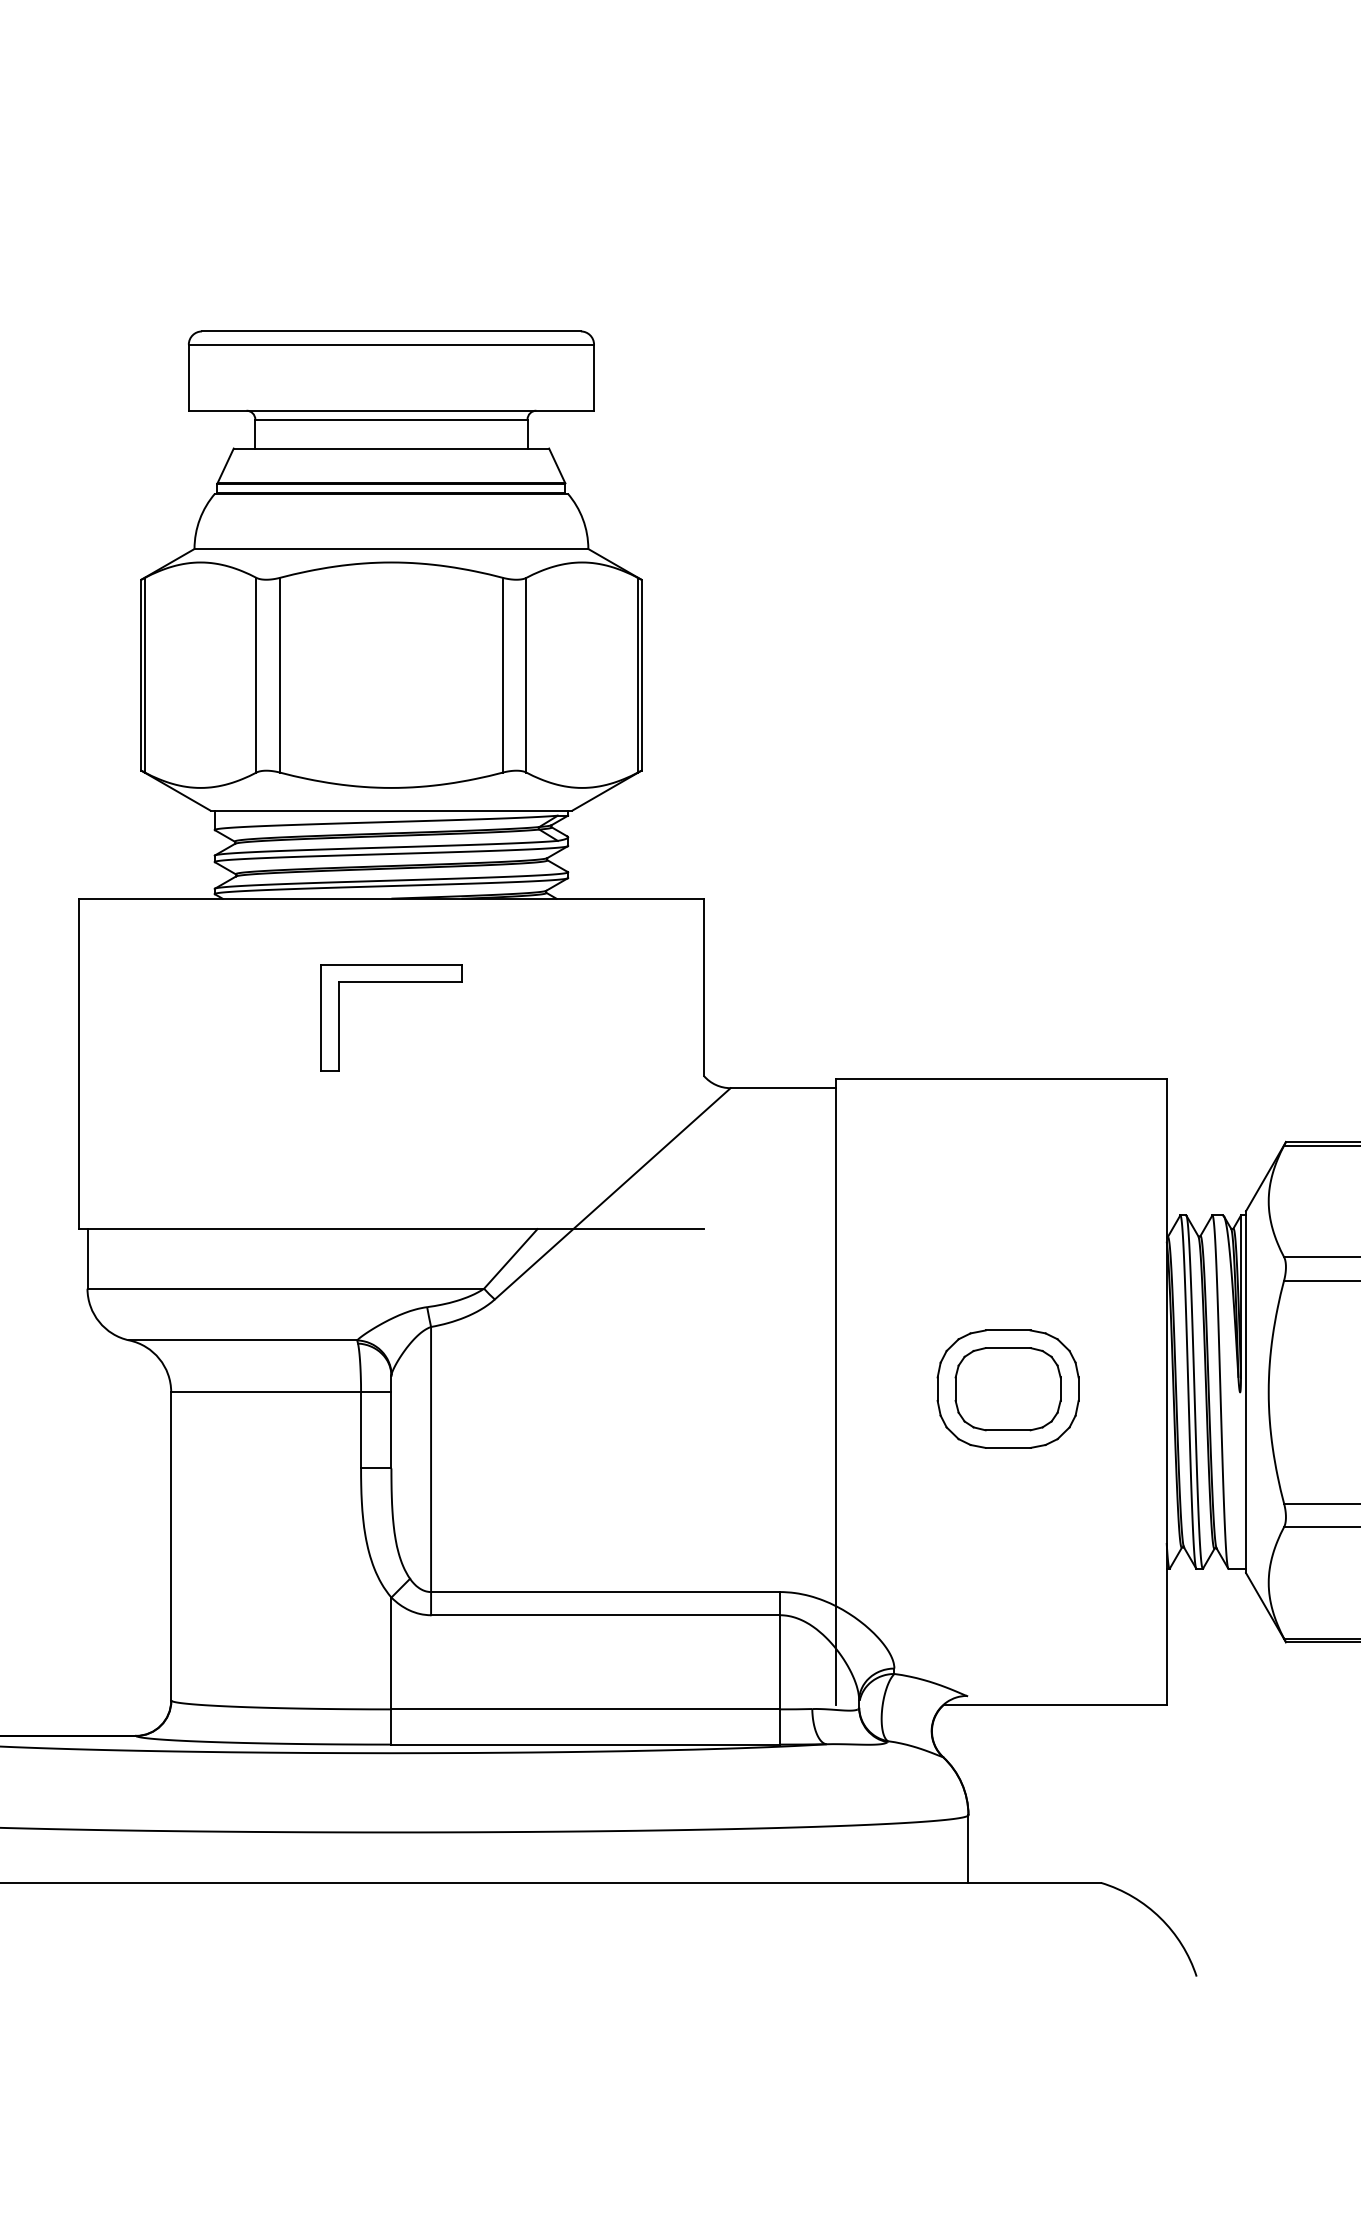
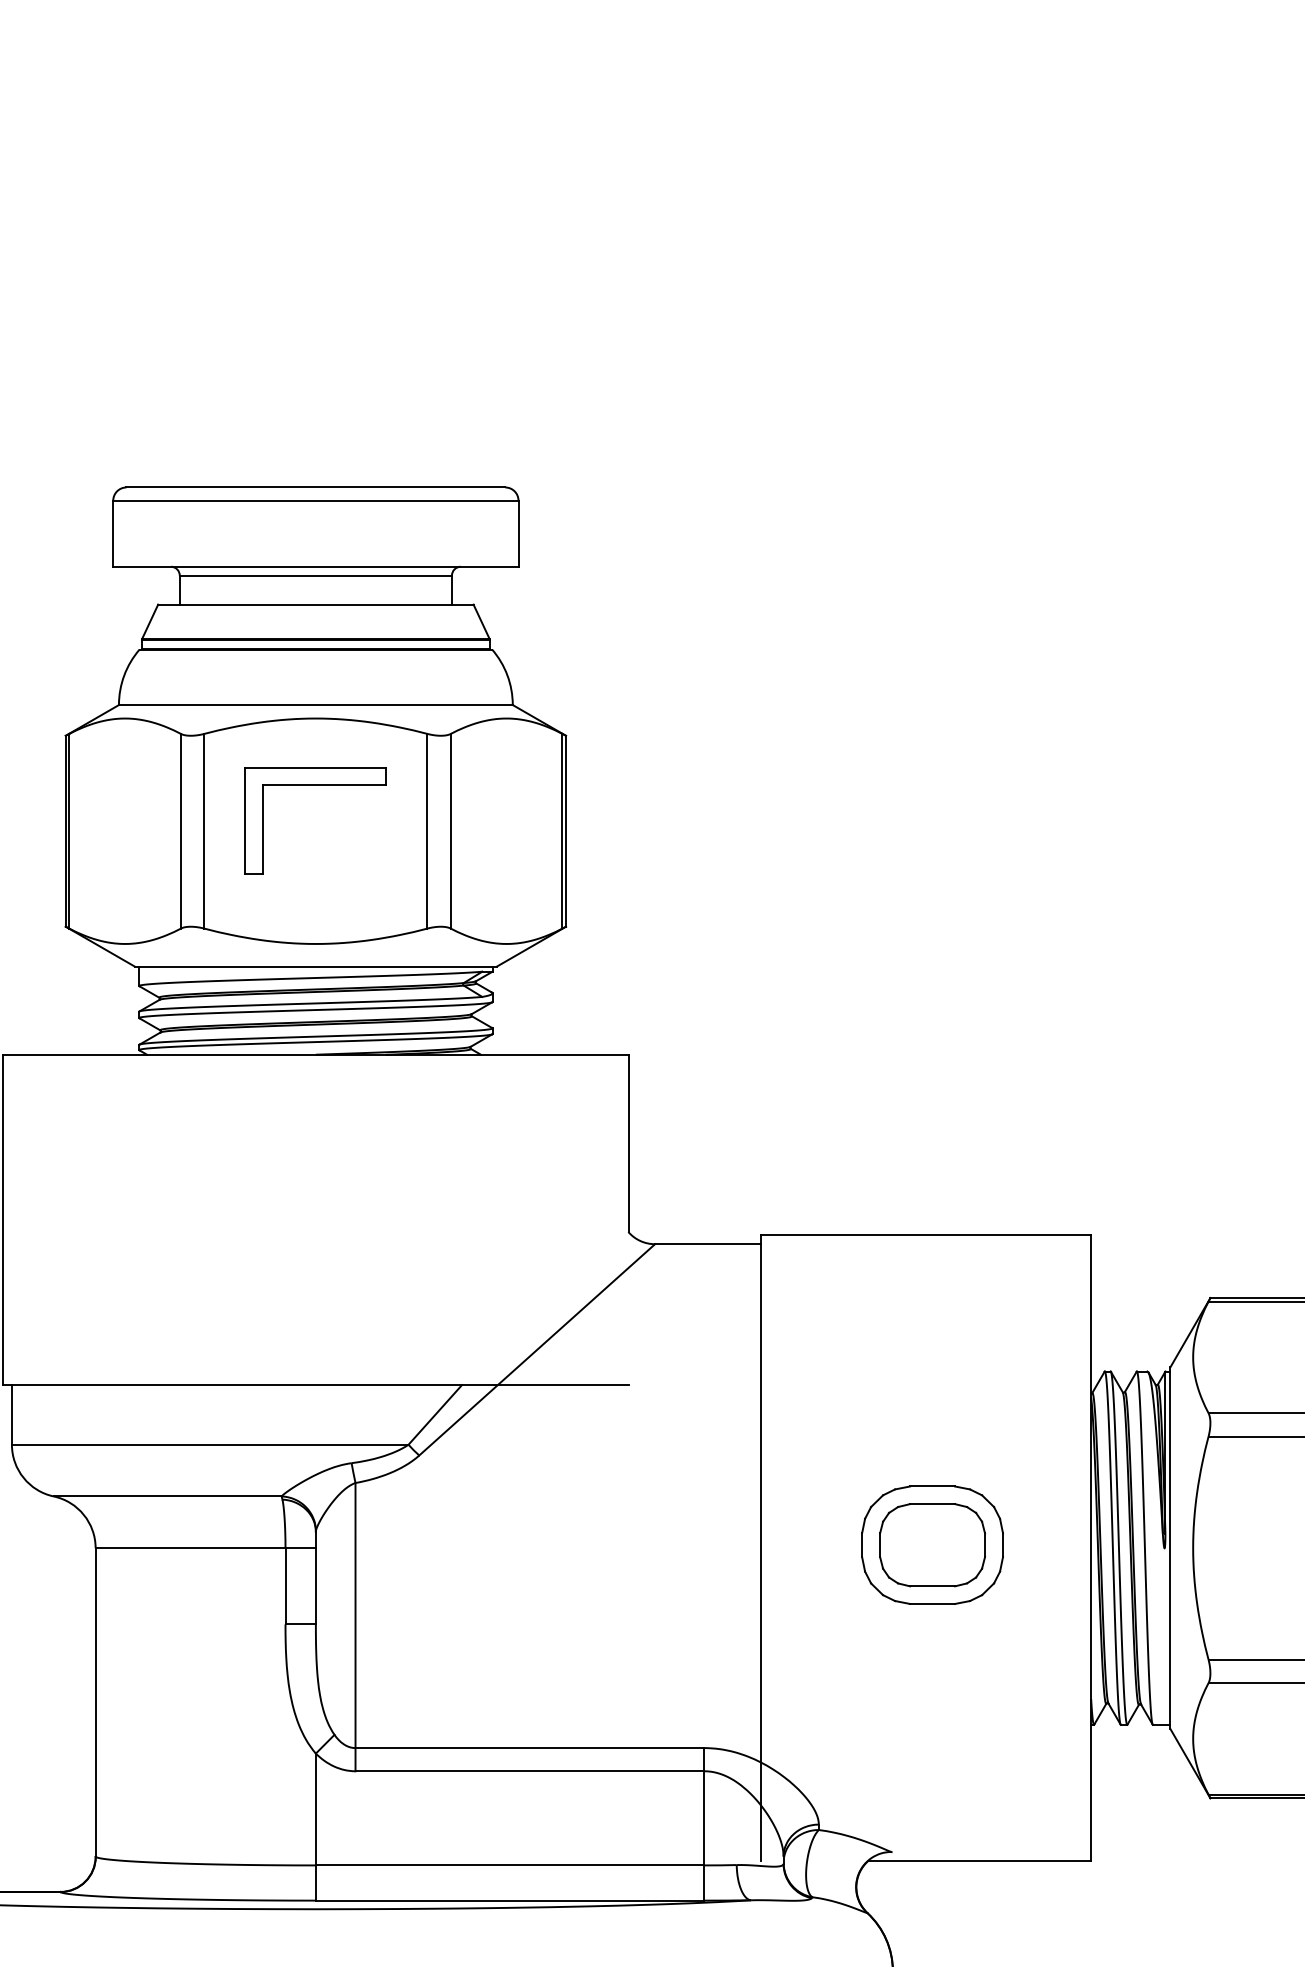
part: (391, 982) -> (315, 785), moved

